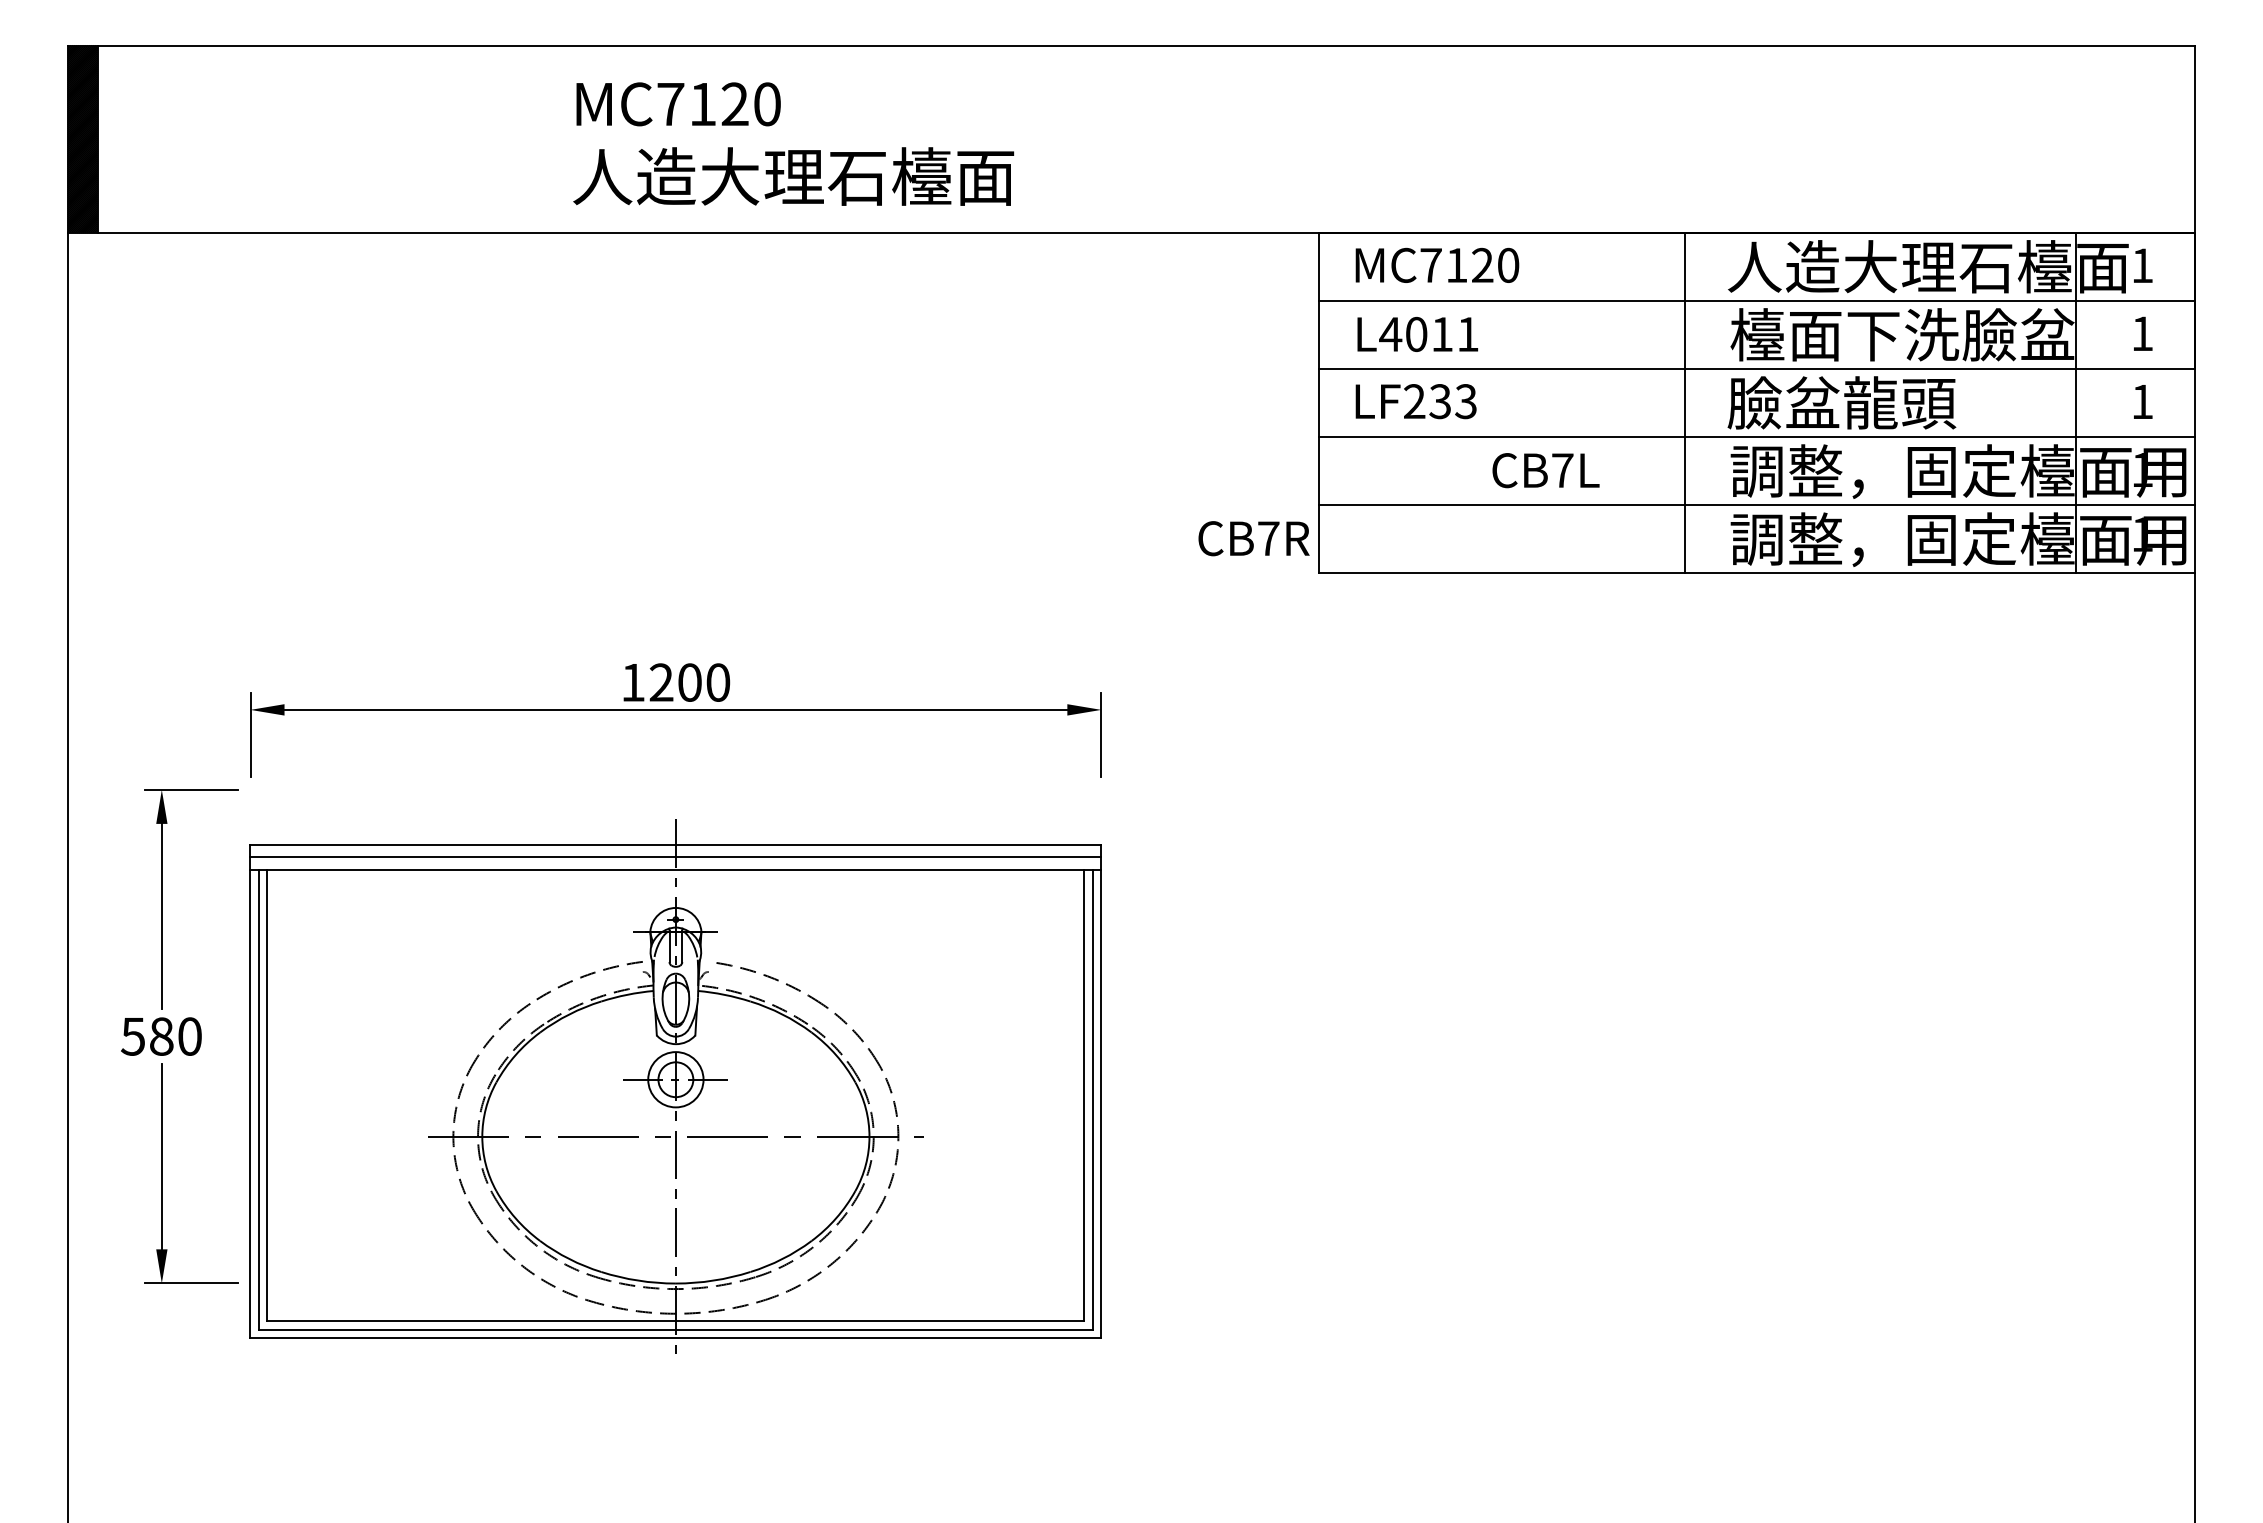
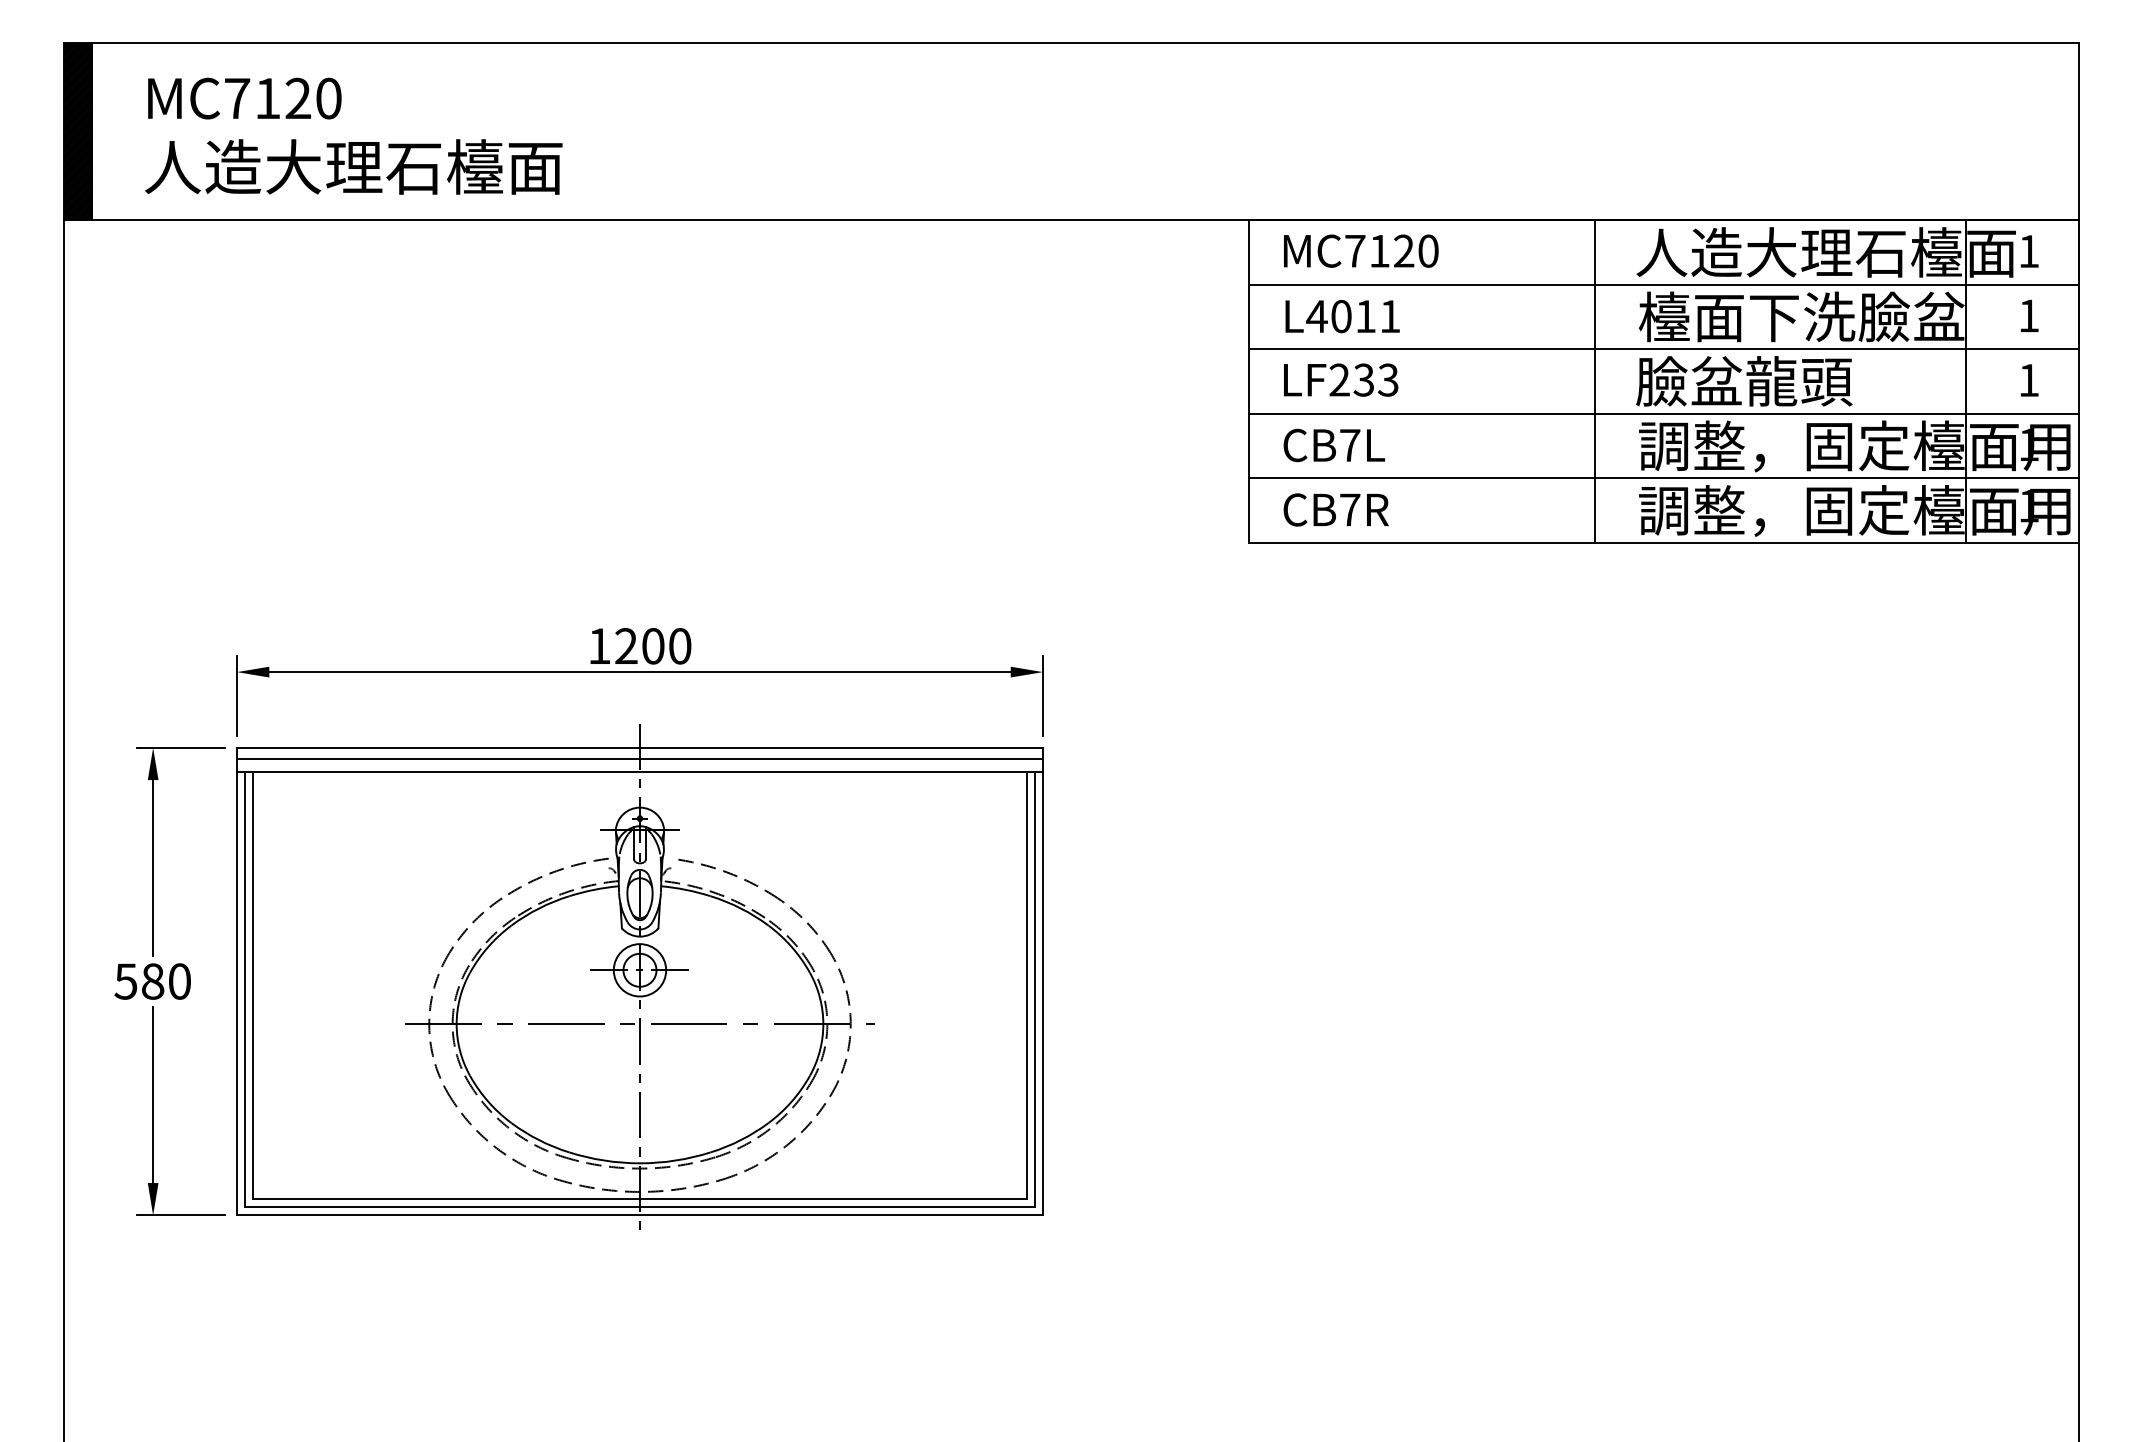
text: (793, 143) -> (353, 135), moved
text: (1545, 470) -> (1333, 445), moved
text: (1253, 538) -> (1335, 509), moved
part: (675, 1086) -> (639, 976), moved

